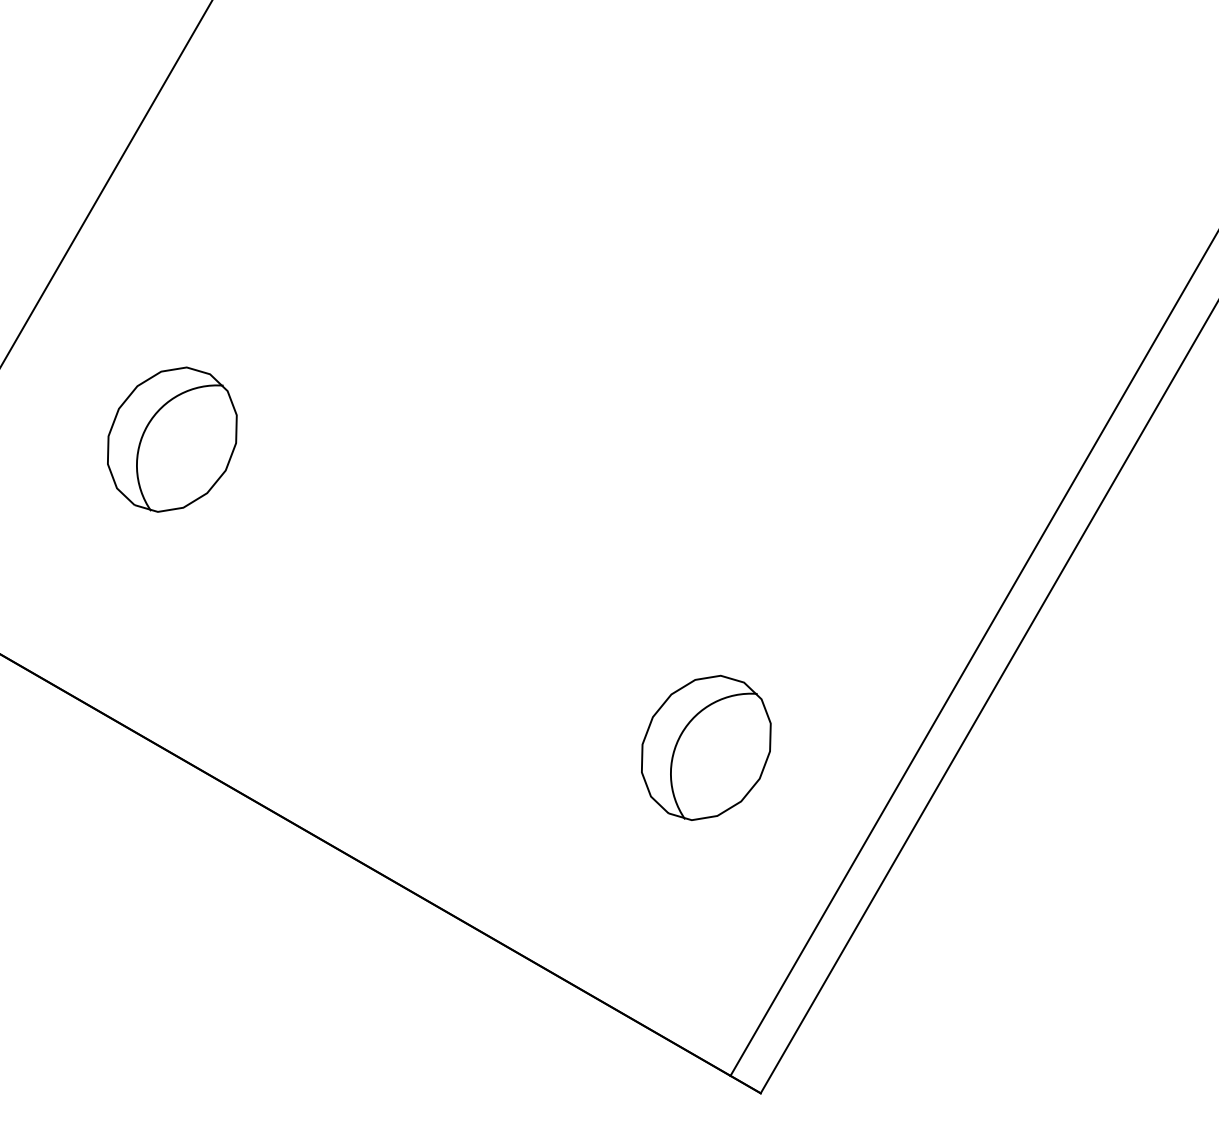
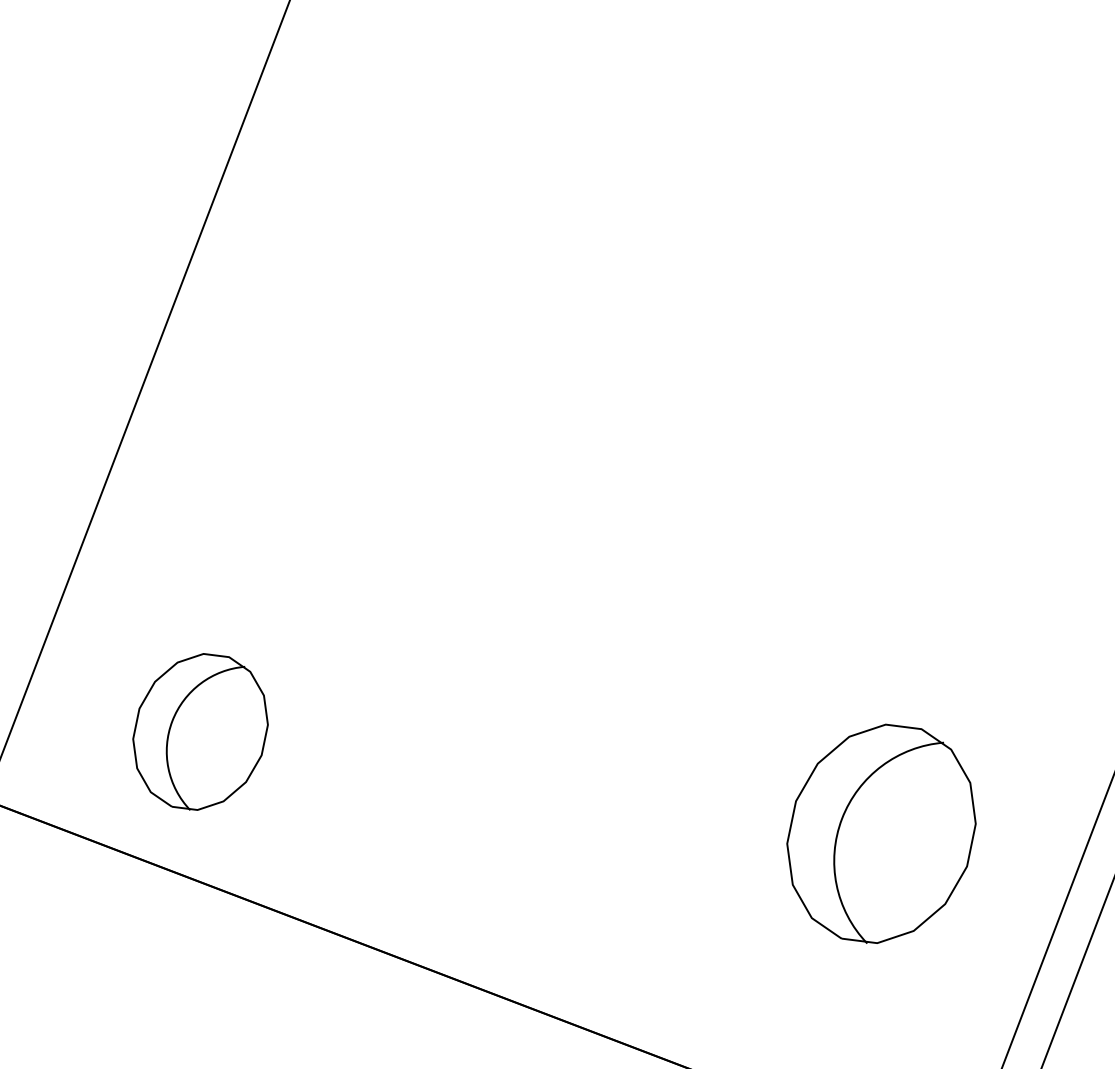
part: (172, 439) -> (200, 731), moved
part: (706, 747) -> (881, 833), size x1.4

